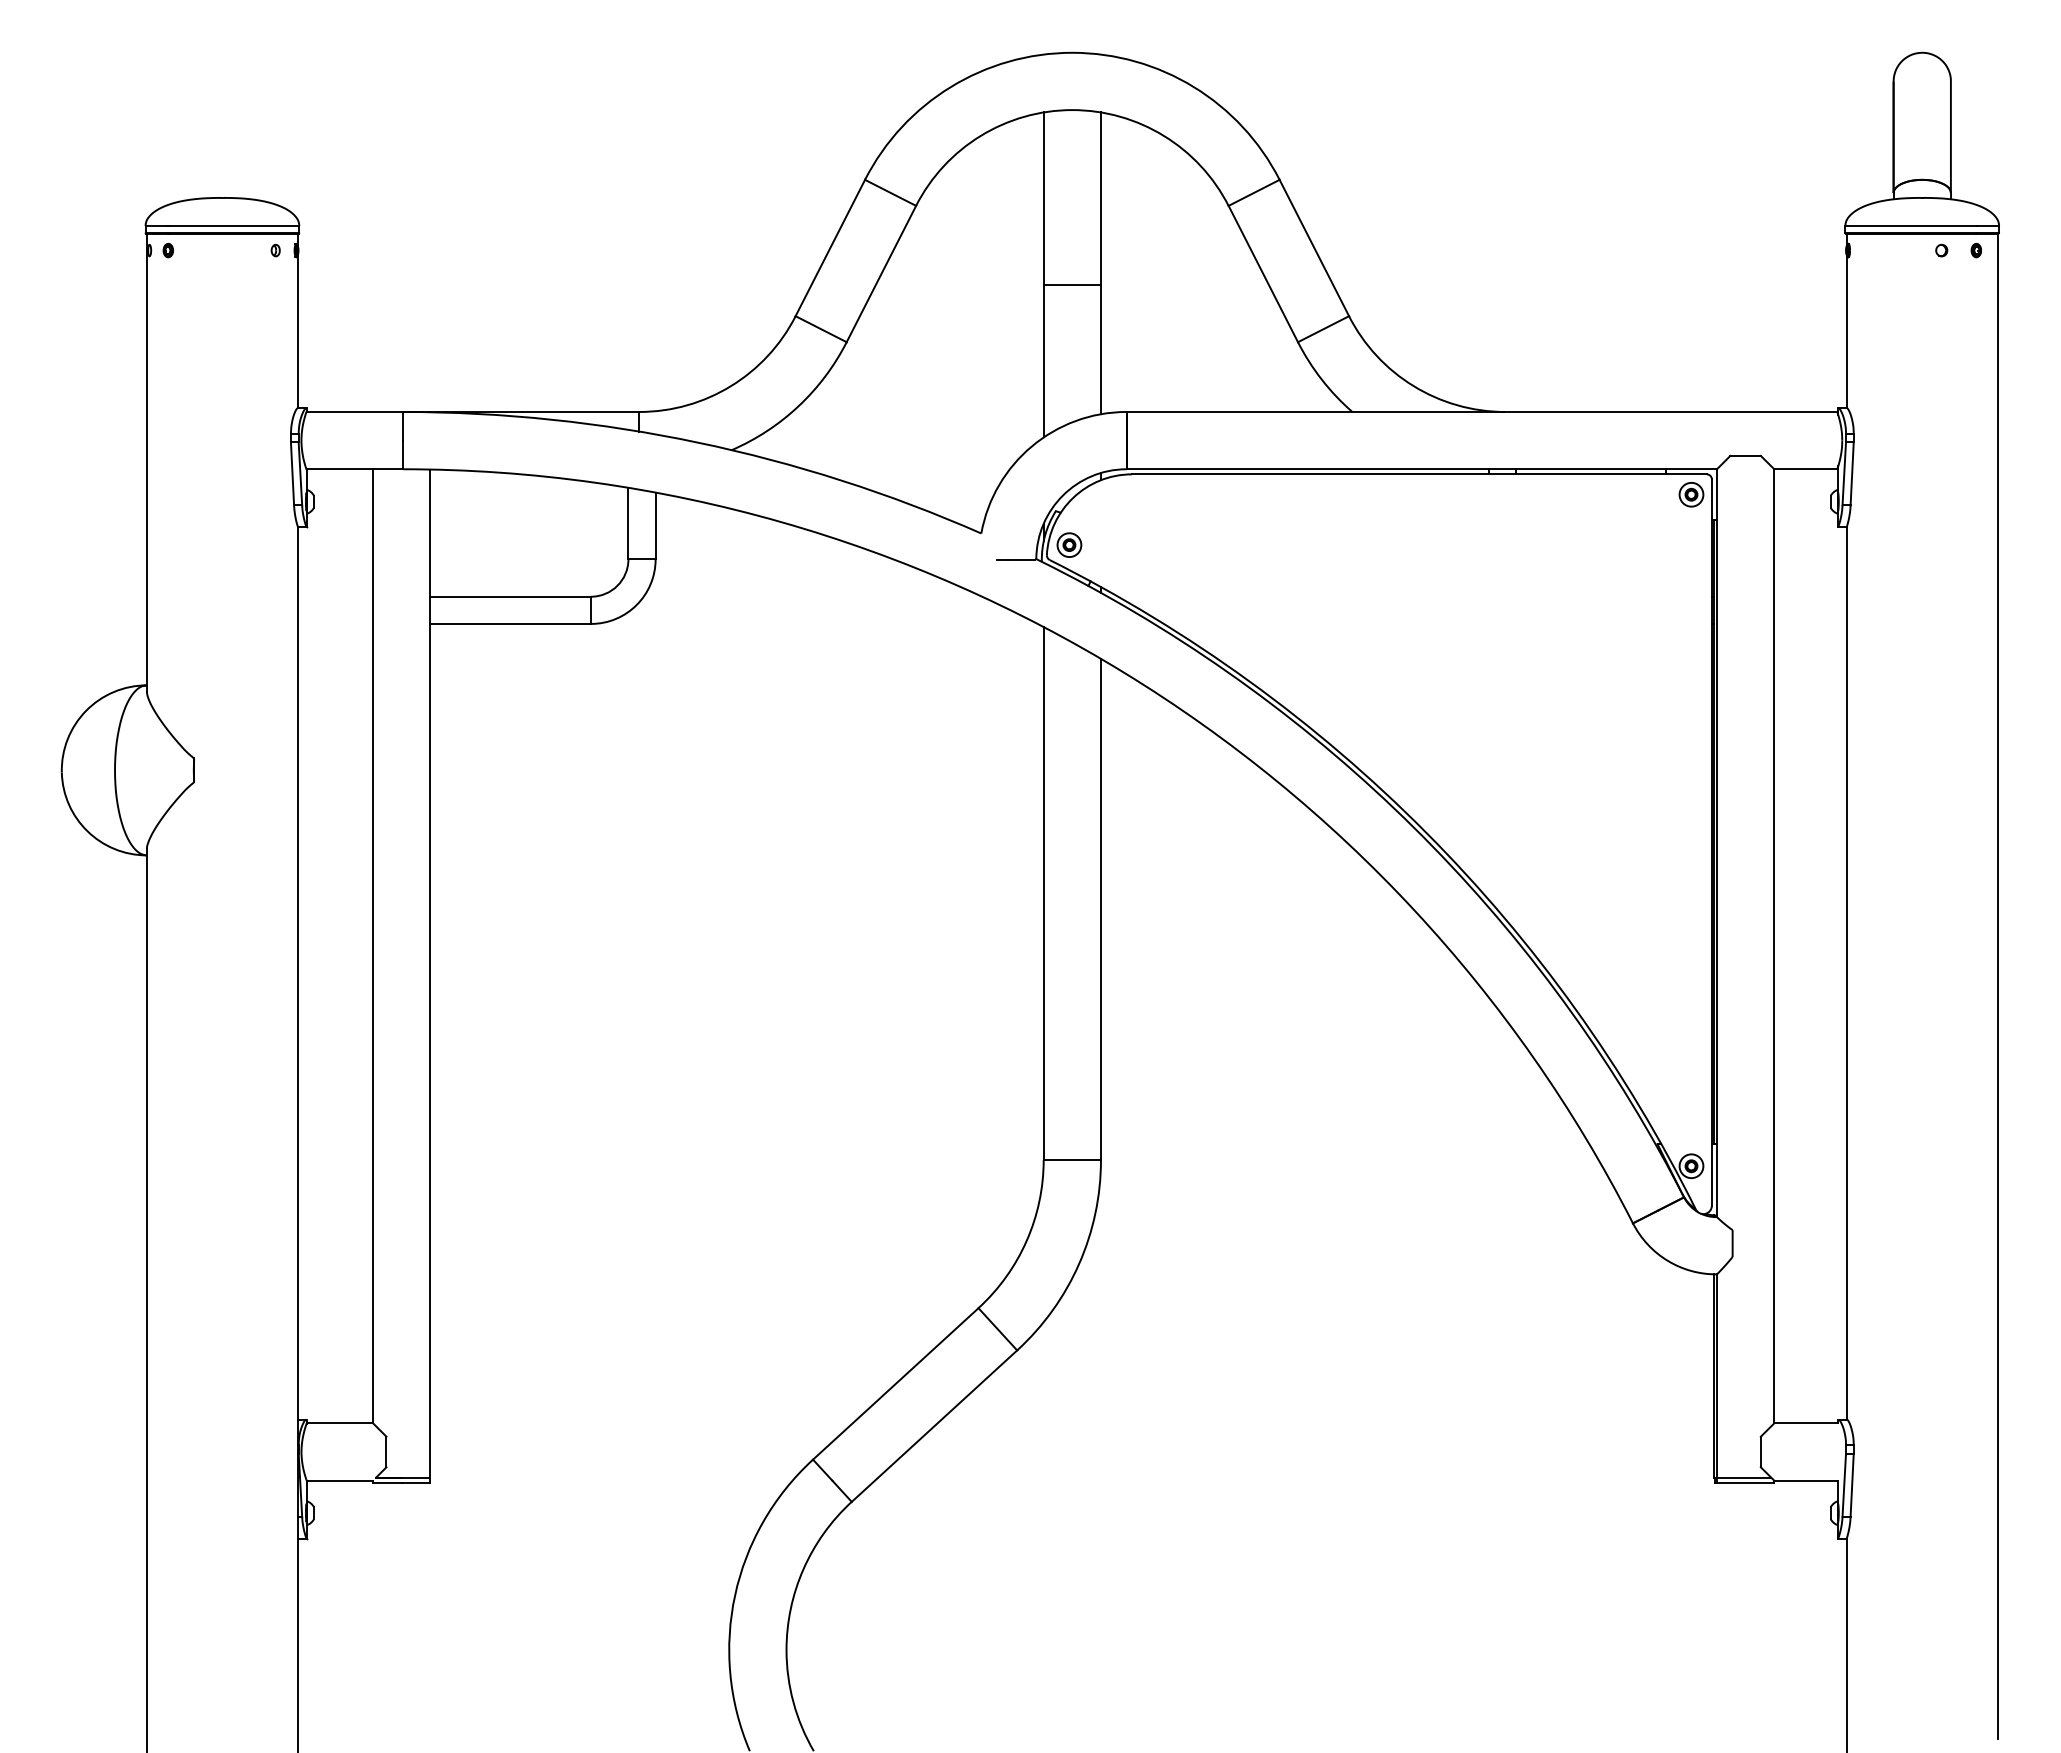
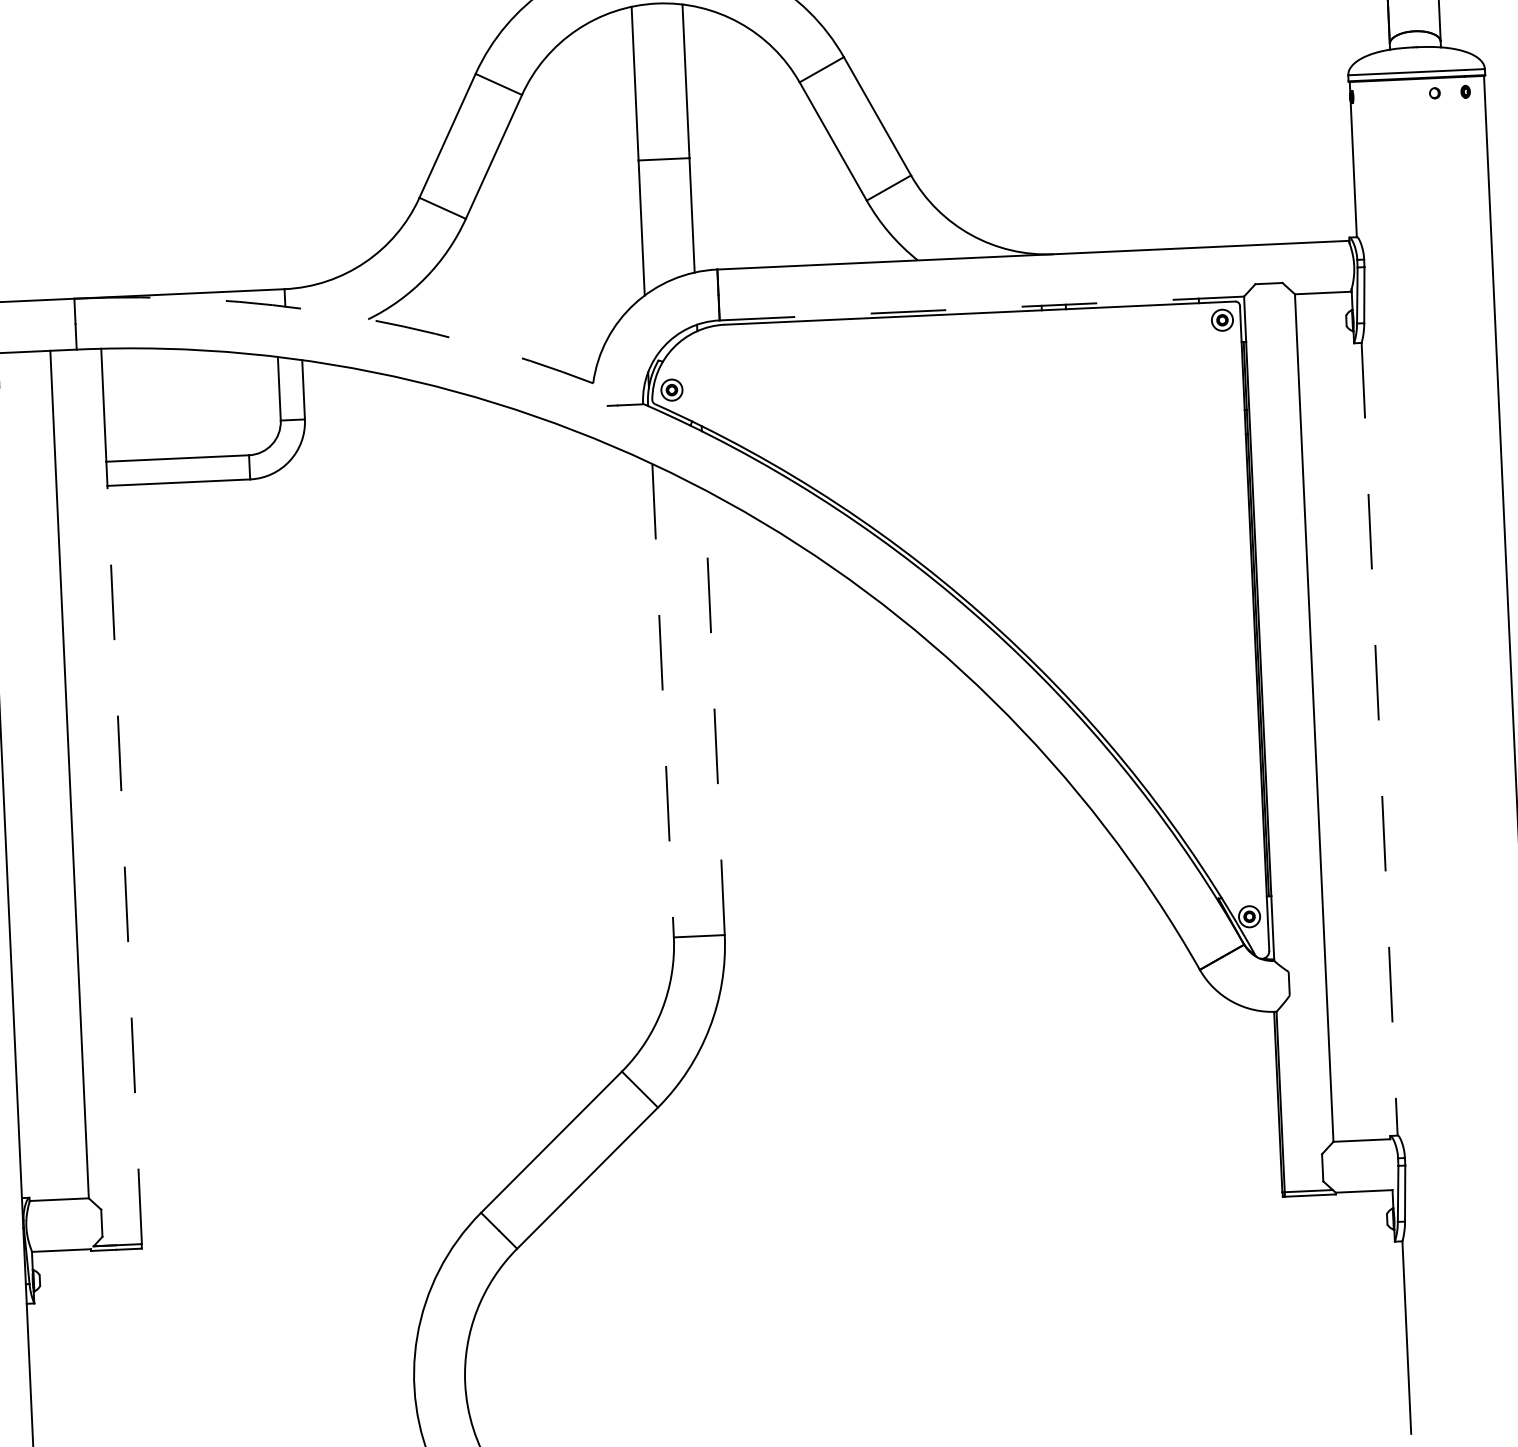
arc: (698, 442) -> (338, 313), solid -> dashed
line: (1396, 469) -> (959, 309), solid -> dashed
line: (1043, 894) -> (662, 701), solid -> dashed
line: (1100, 909) -> (714, 712), solid -> dashed
line: (1846, 974) -> (1379, 740), solid -> dashed
line: (430, 1050) -> (124, 864), solid -> dashed

